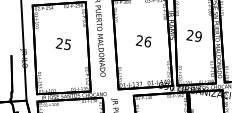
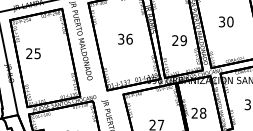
text: (194, 35) -> (179, 40), moved
text: (139, 41) -> (121, 39), 26 -> 36
text: (63, 43) -> (33, 53), moved

